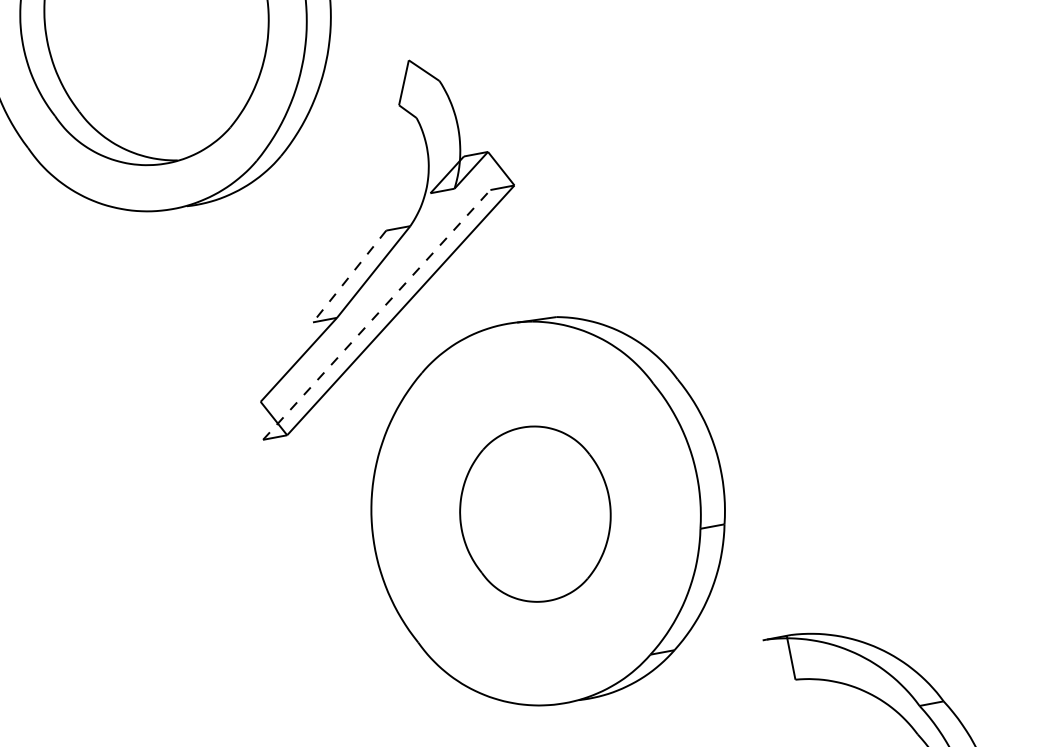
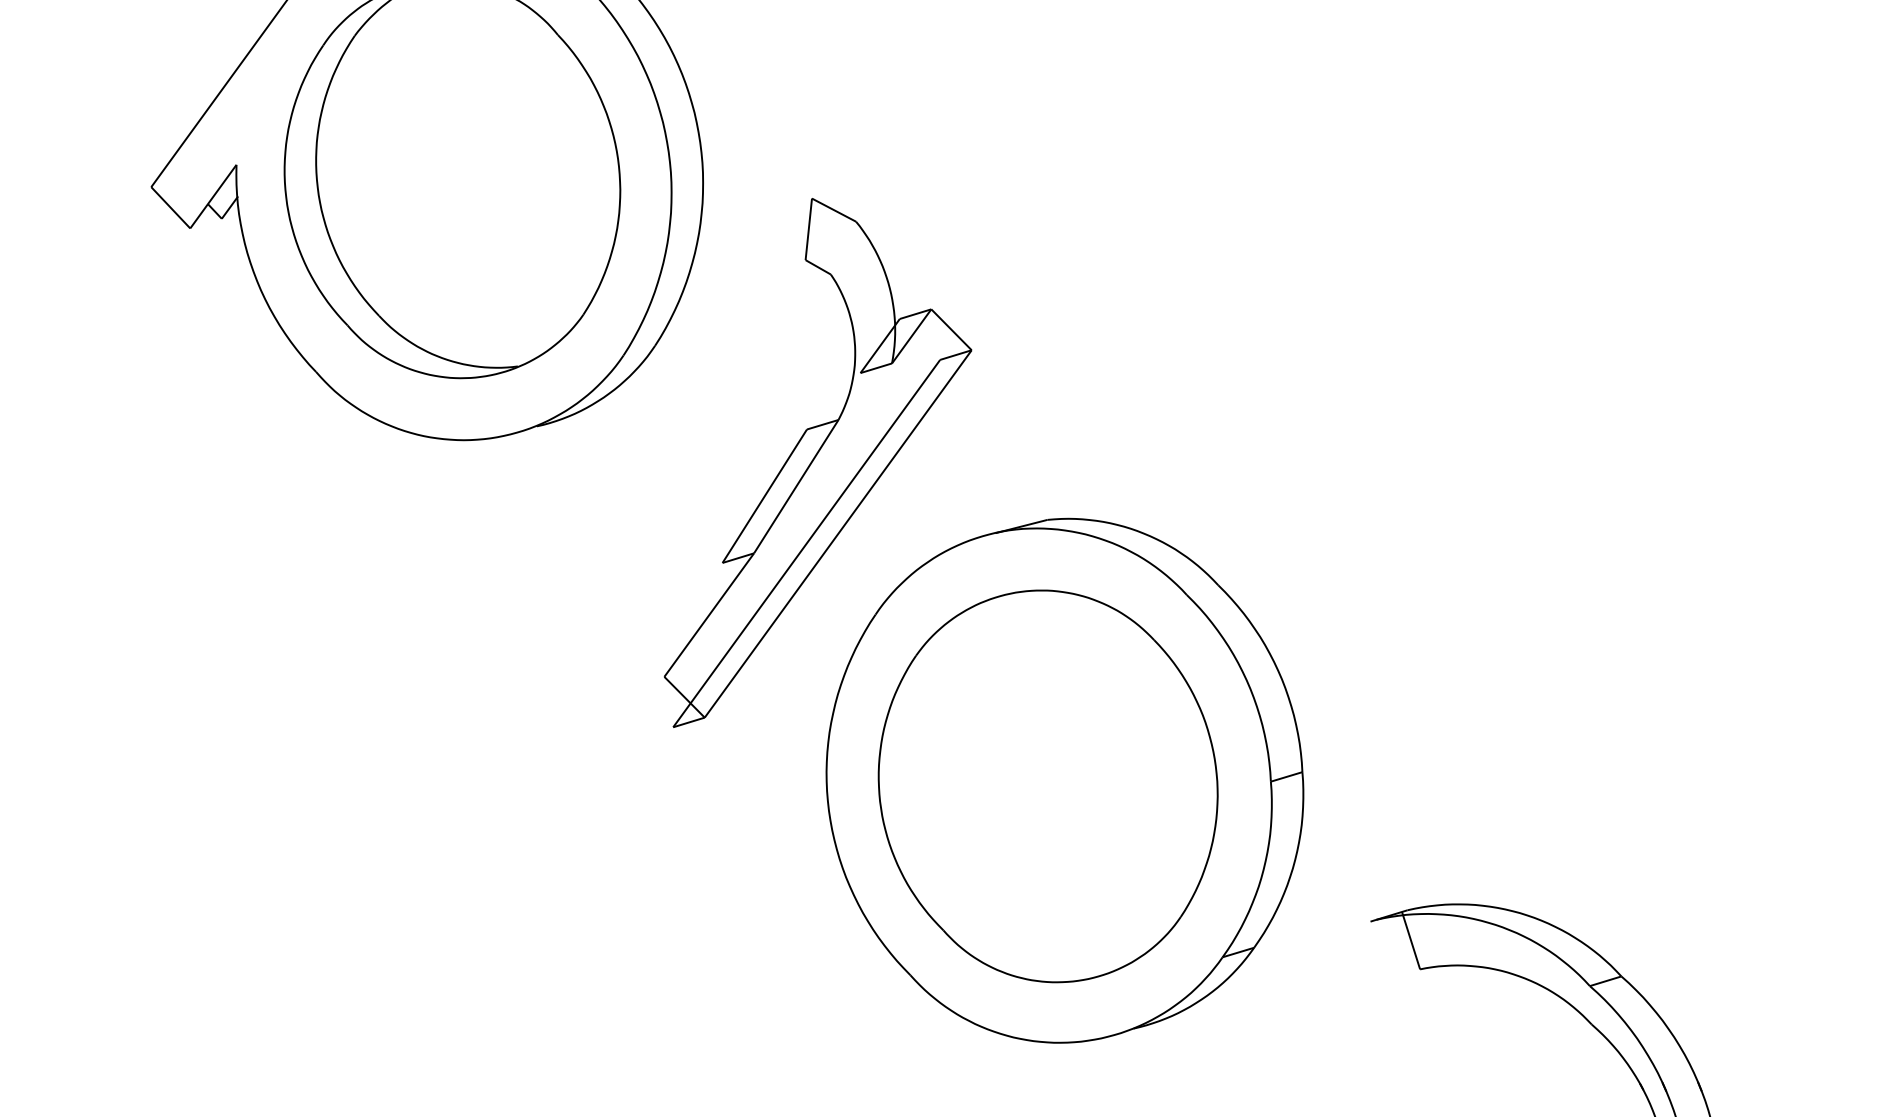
line: (349, 276) -> (764, 496), dashed -> solid
line: (377, 314) -> (807, 543), dashed -> solid
part: (534, 514) -> (1047, 786), size x1.67

